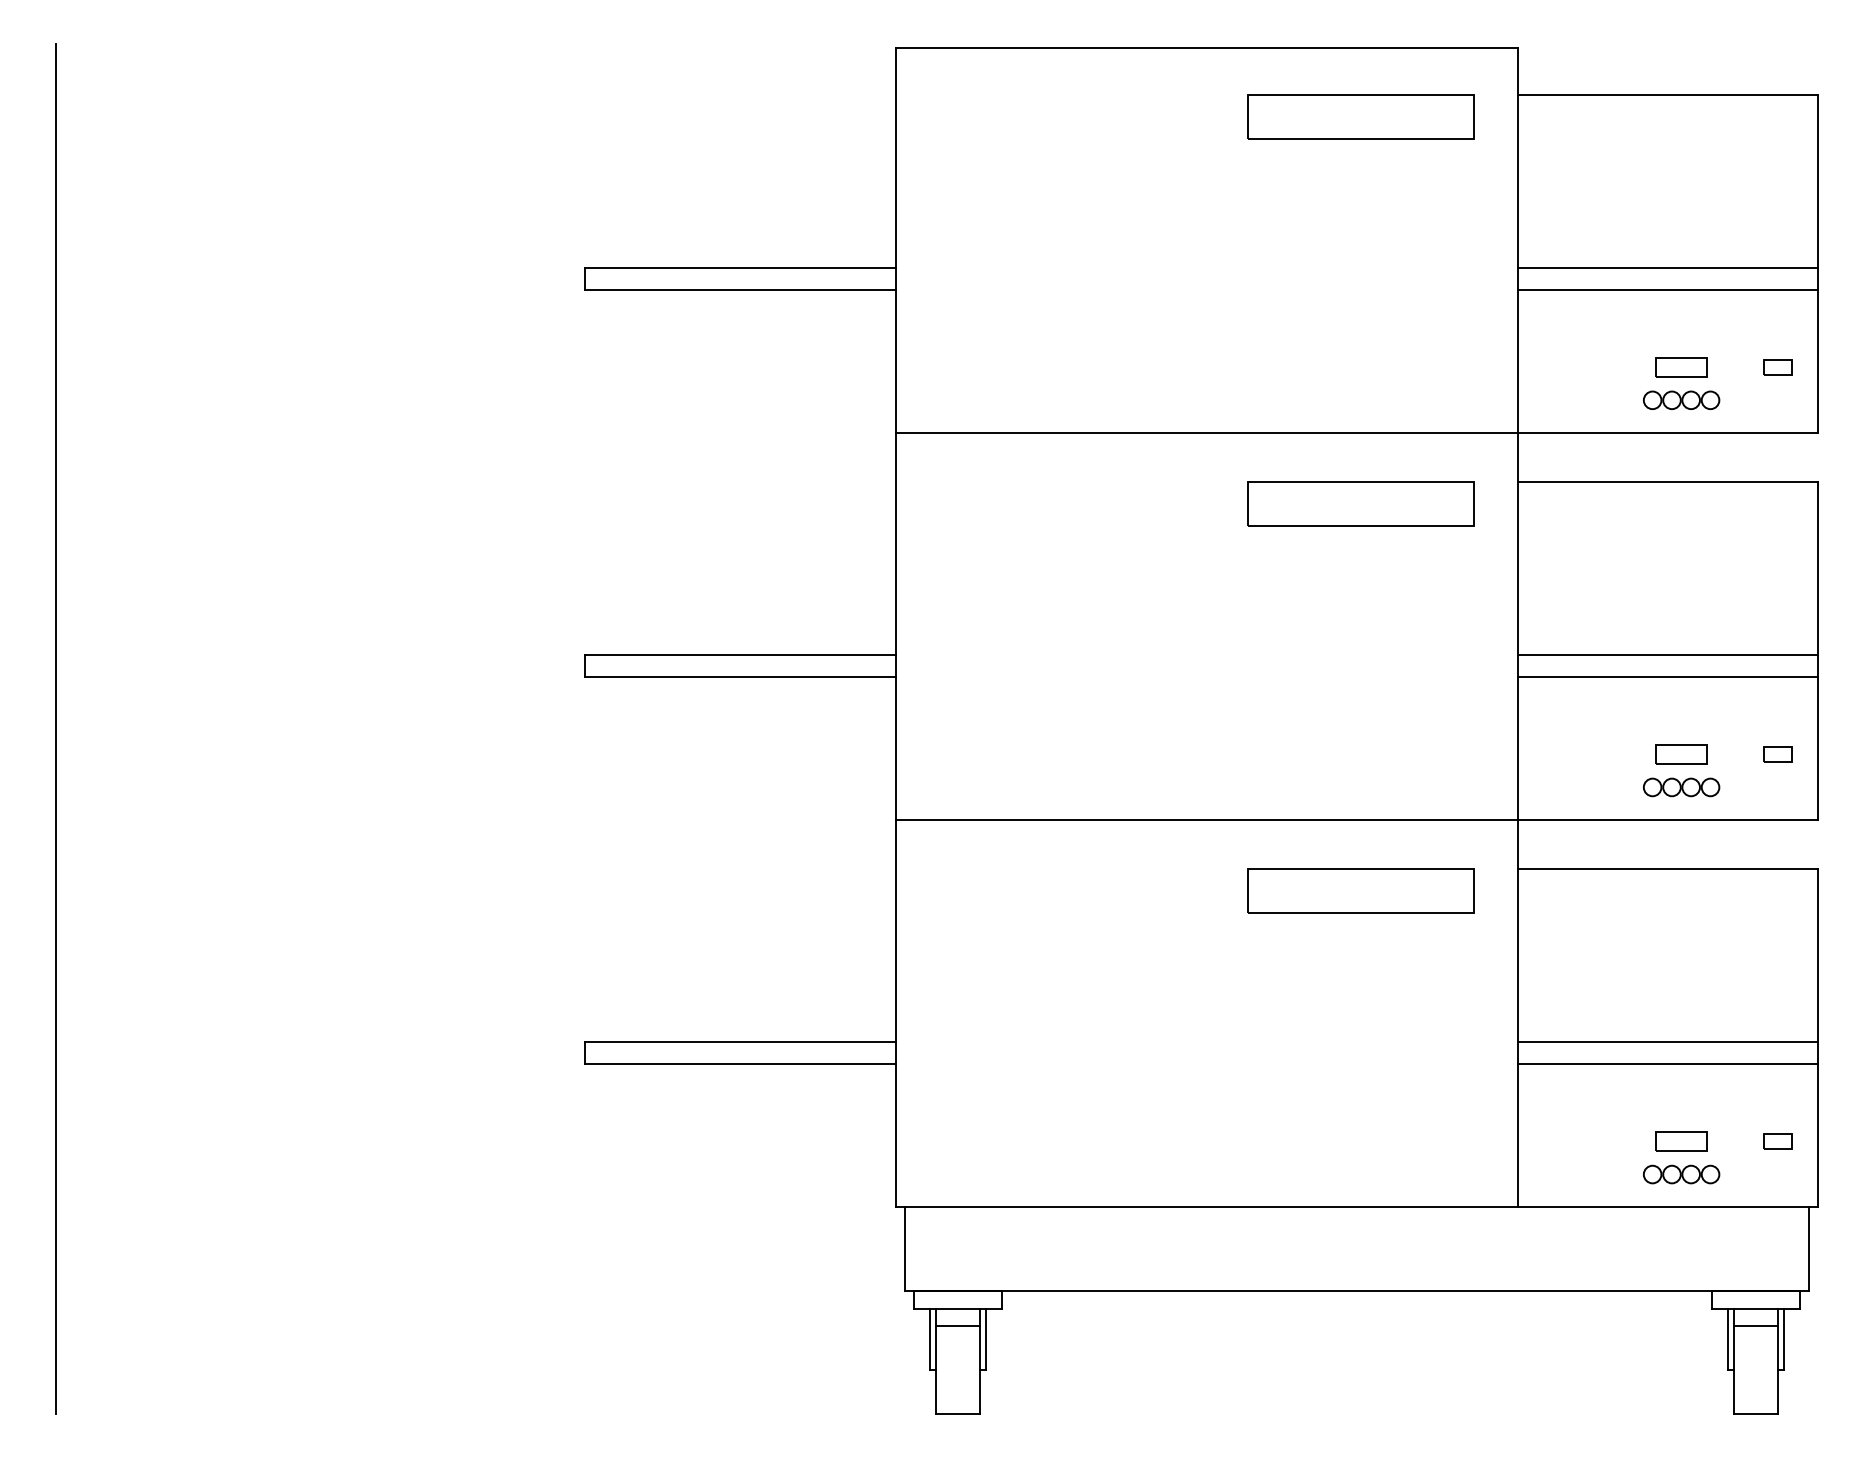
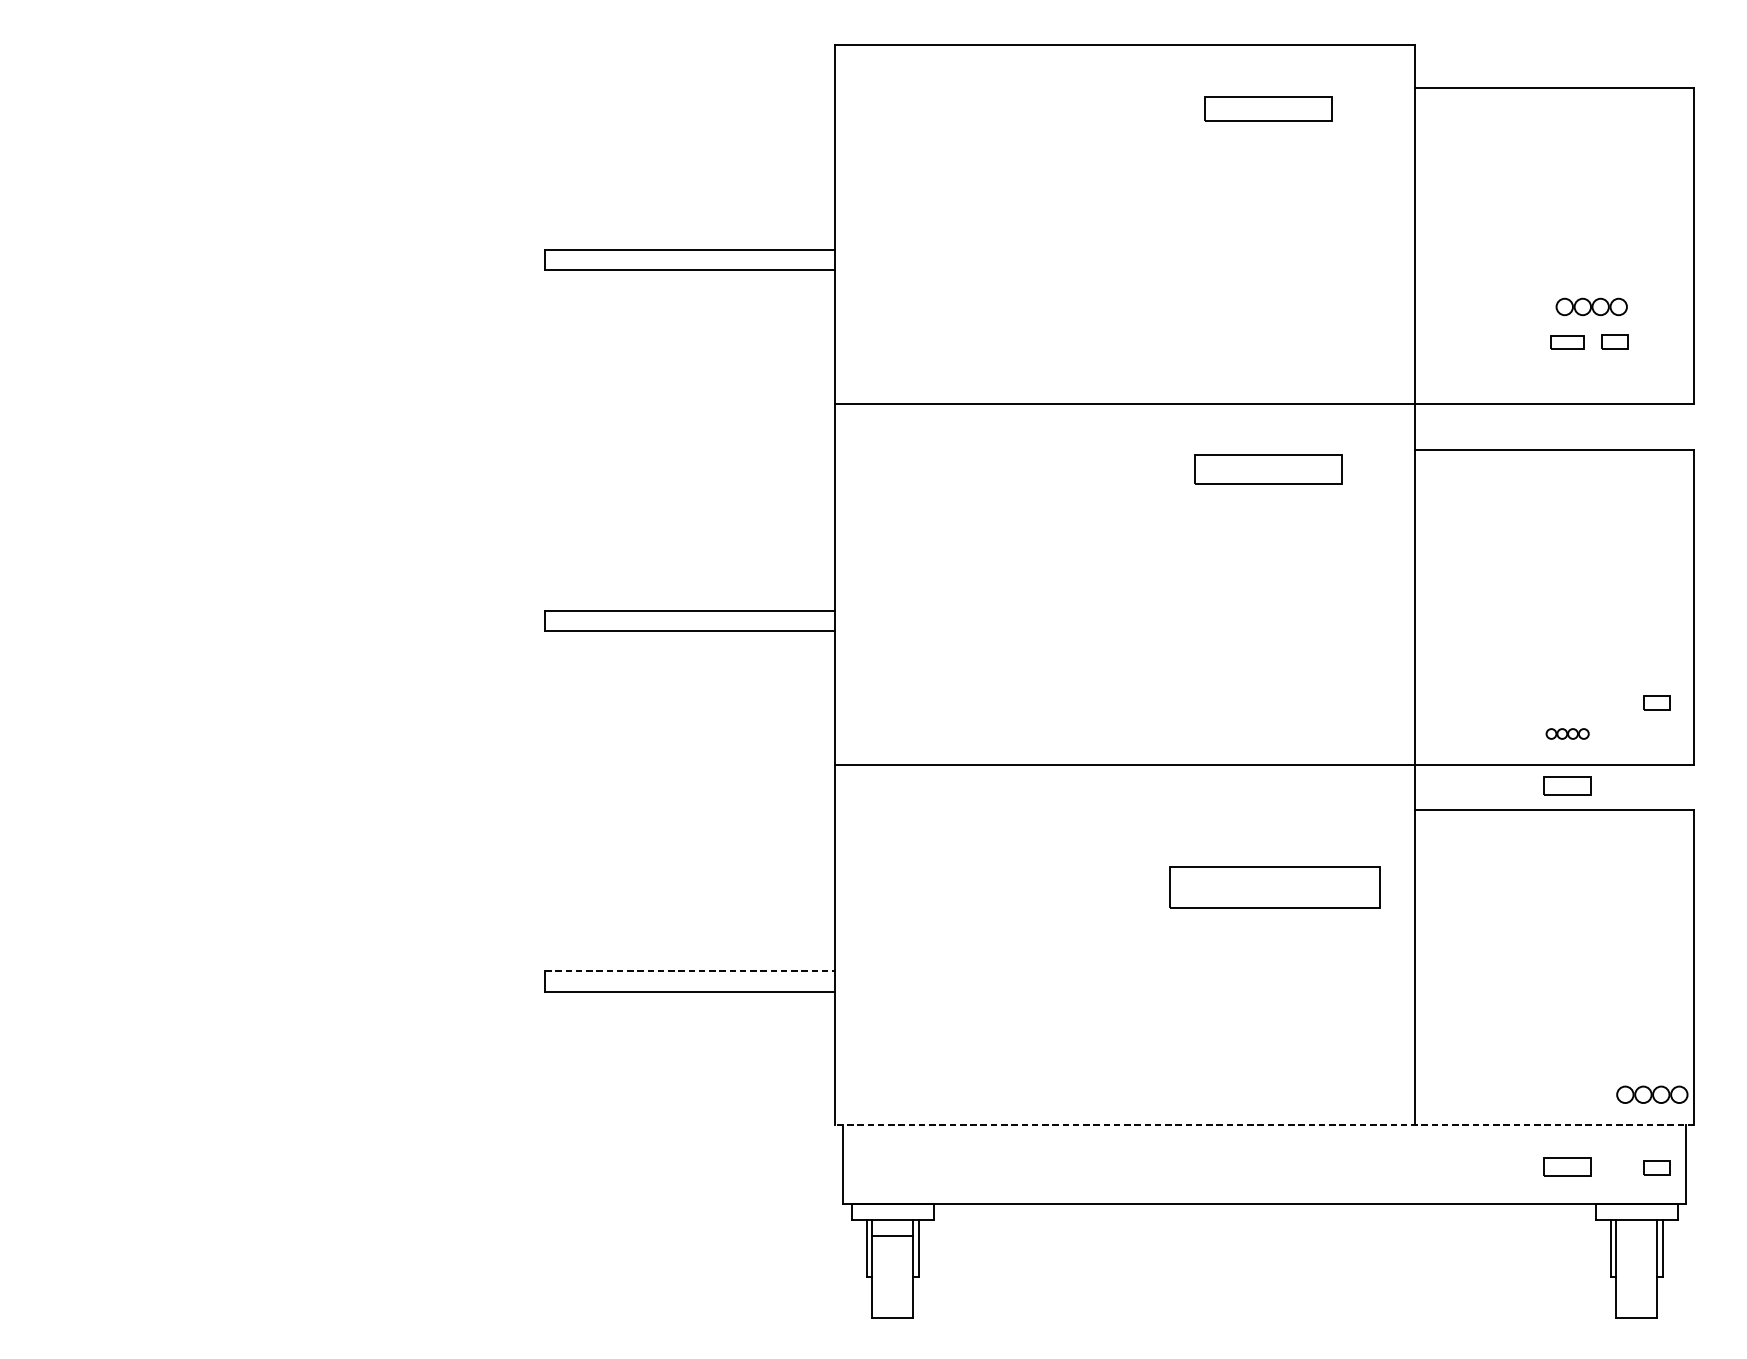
part: (1360, 116) -> (1268, 108), size x0.6
line: (1667, 268) -> (1554, 250), removed
line: (1667, 289) -> (1554, 269), removed
part: (1681, 367) -> (1567, 342), size x0.7
part: (1777, 367) -> (1614, 342), moved
part: (1681, 399) -> (1591, 306), moved
part: (1360, 503) -> (1268, 469), size x0.7
line: (1667, 655) -> (1554, 610), removed
line: (1667, 676) -> (1554, 630), removed
line: (56, 728) -> (52, 679), removed
part: (1681, 754) -> (1567, 786), moved
part: (1681, 787) -> (1567, 734), size x0.6
part: (1360, 890) -> (1274, 886), moved
line: (740, 1042) -> (690, 971), solid -> dashed
line: (1667, 1042) -> (1554, 971), removed
line: (1667, 1063) -> (1554, 991), removed
part: (1681, 1141) -> (1567, 1166), moved
part: (1777, 1141) -> (1656, 1168), moved
part: (1681, 1174) -> (1652, 1094), moved
line: (1356, 1207) -> (1264, 1125), solid -> dashed
line: (1755, 1326) -> (1636, 1236), removed

